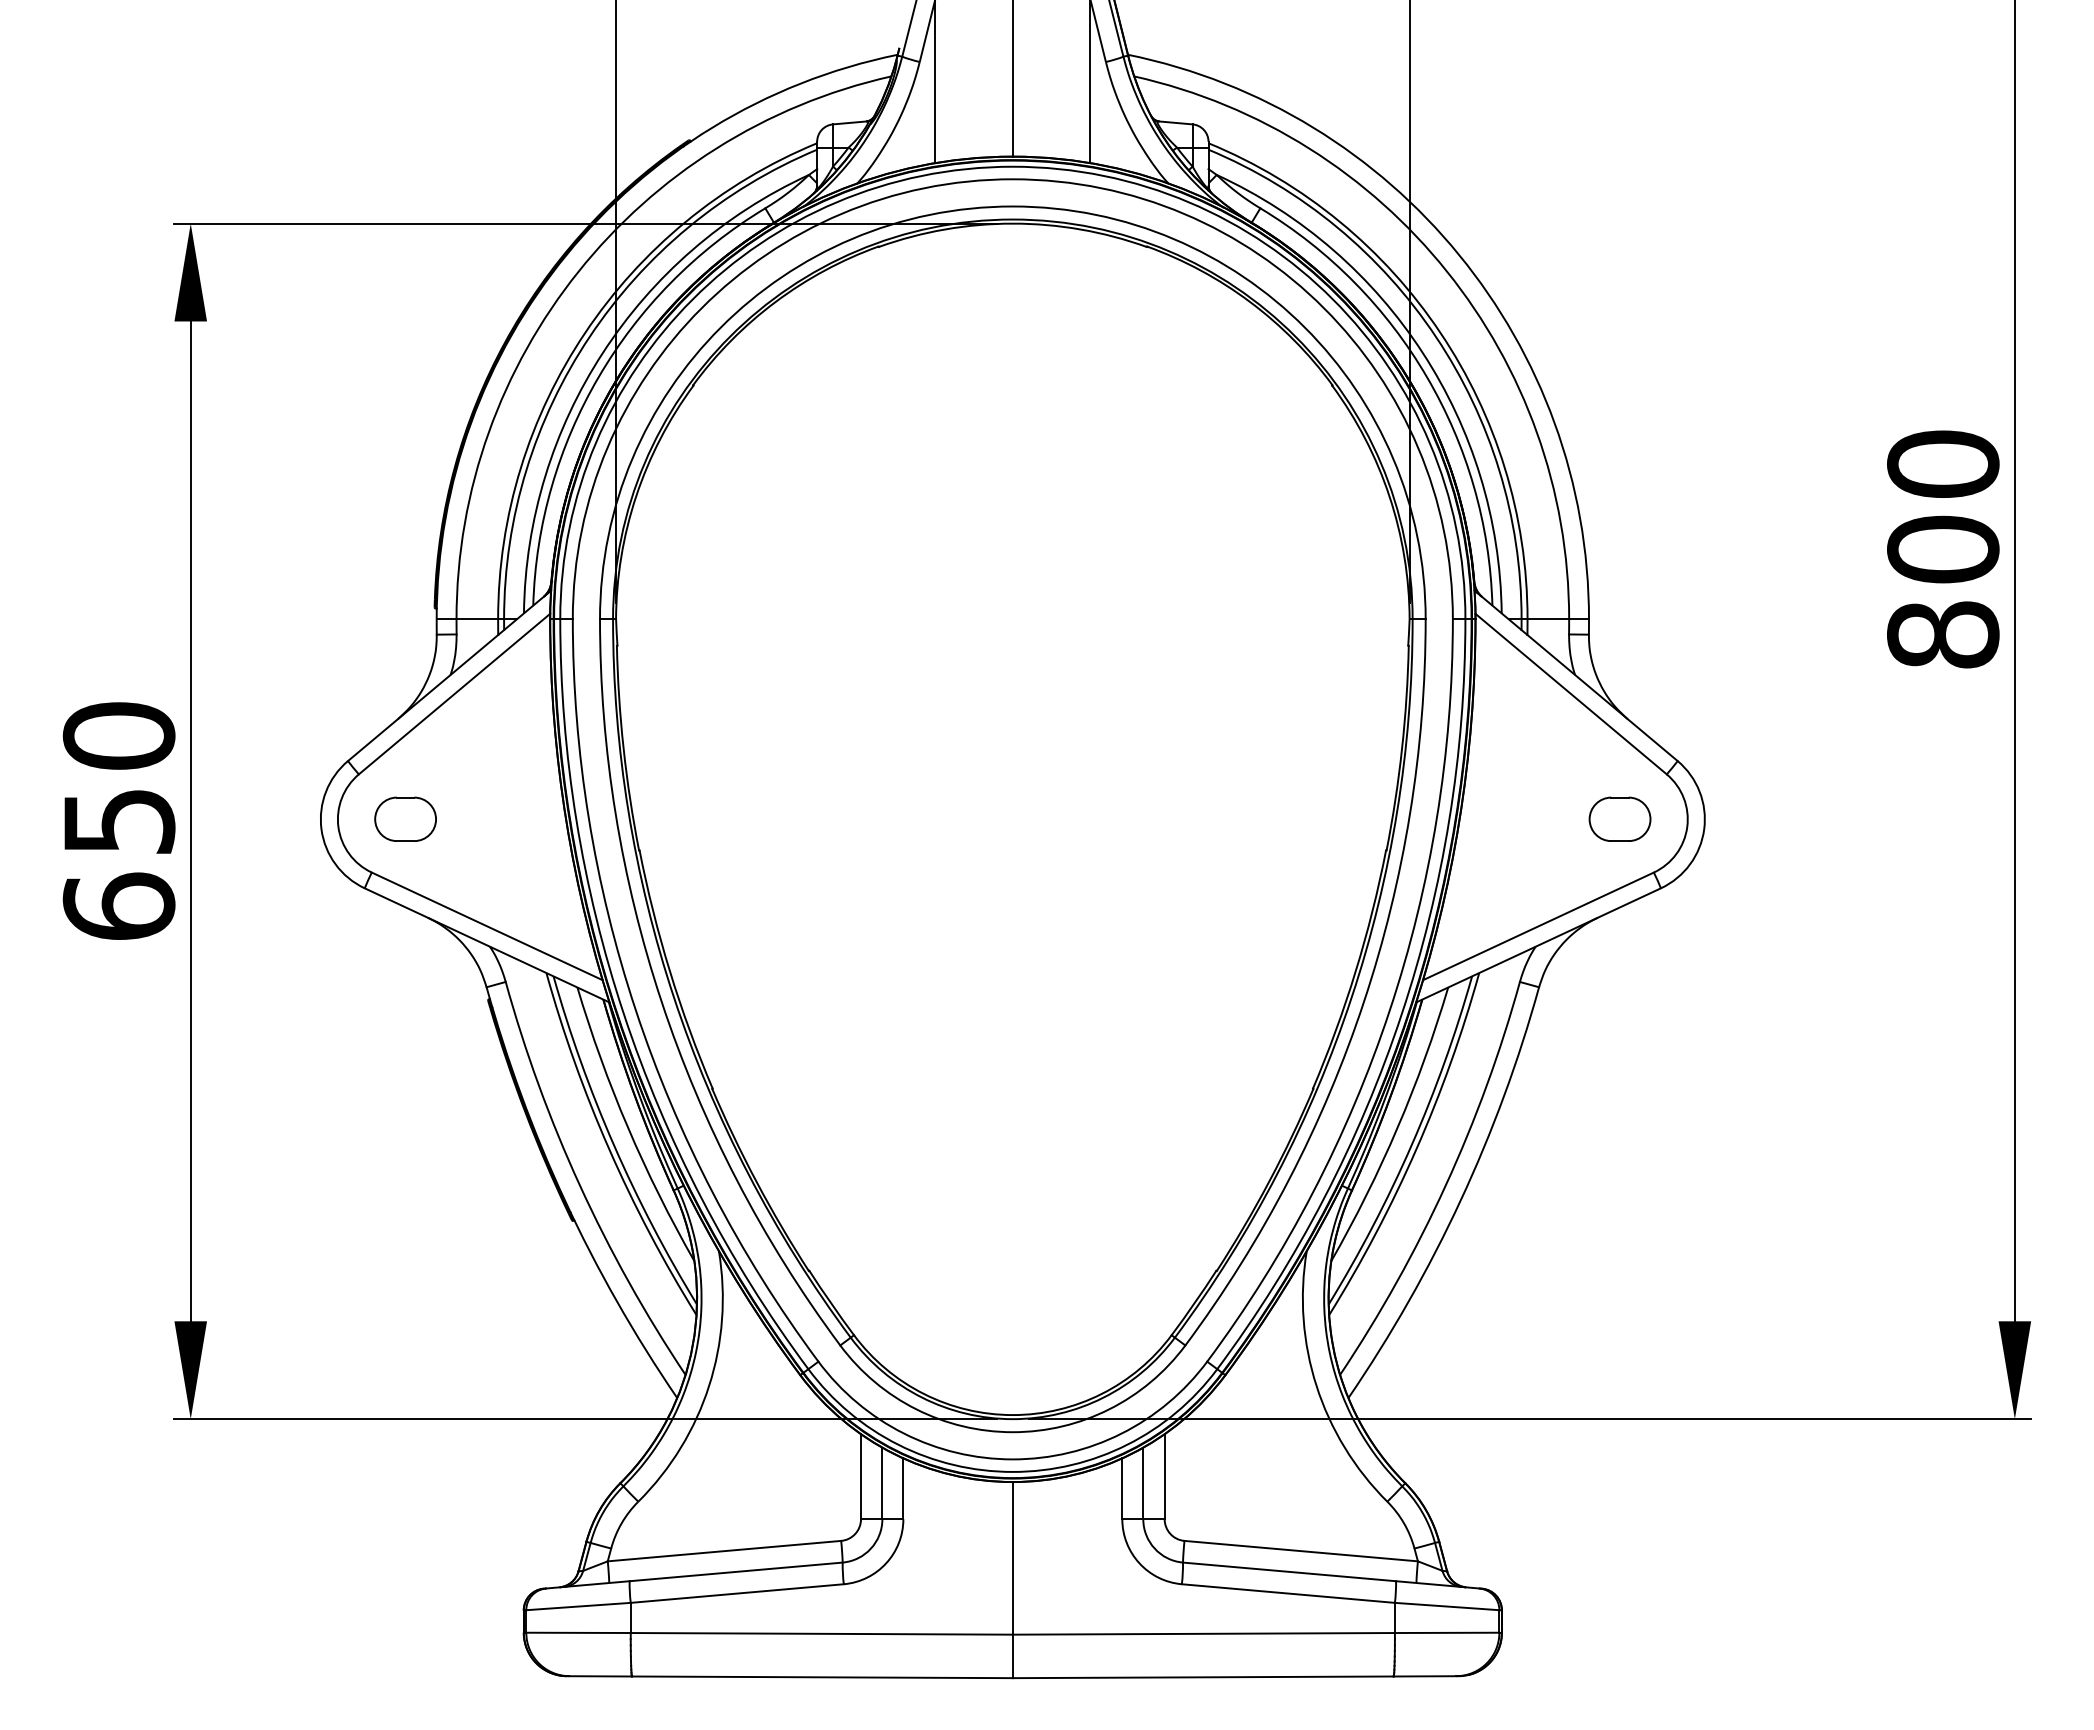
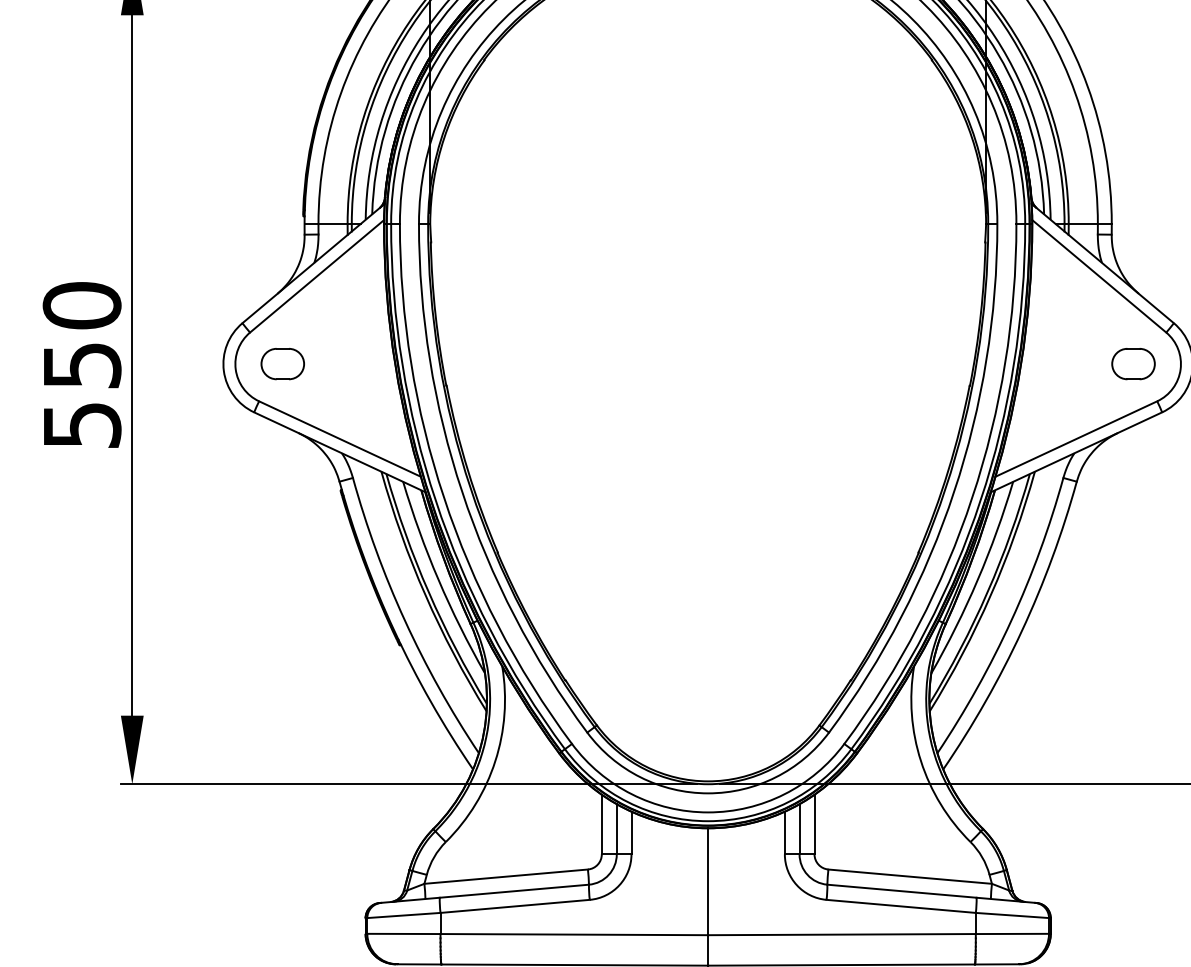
text: (118, 905) -> (81, 424), 650 -> 550

